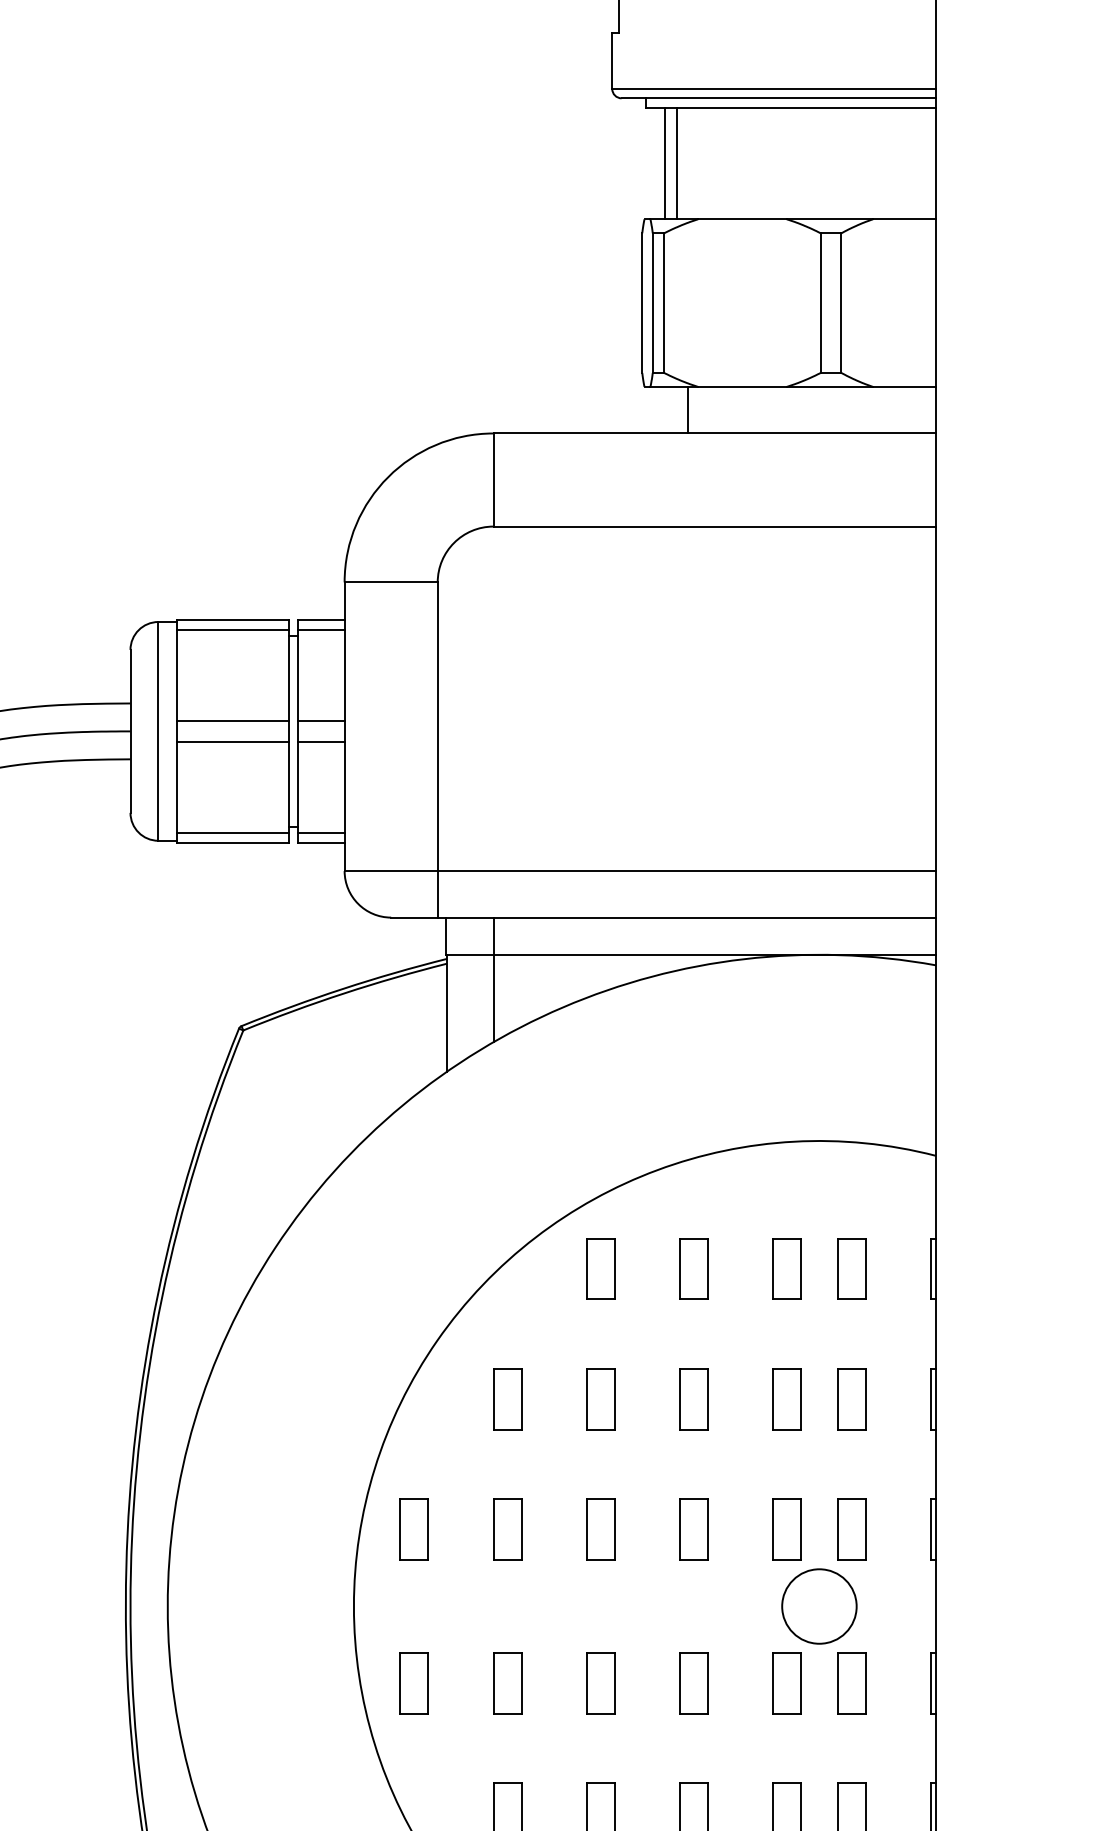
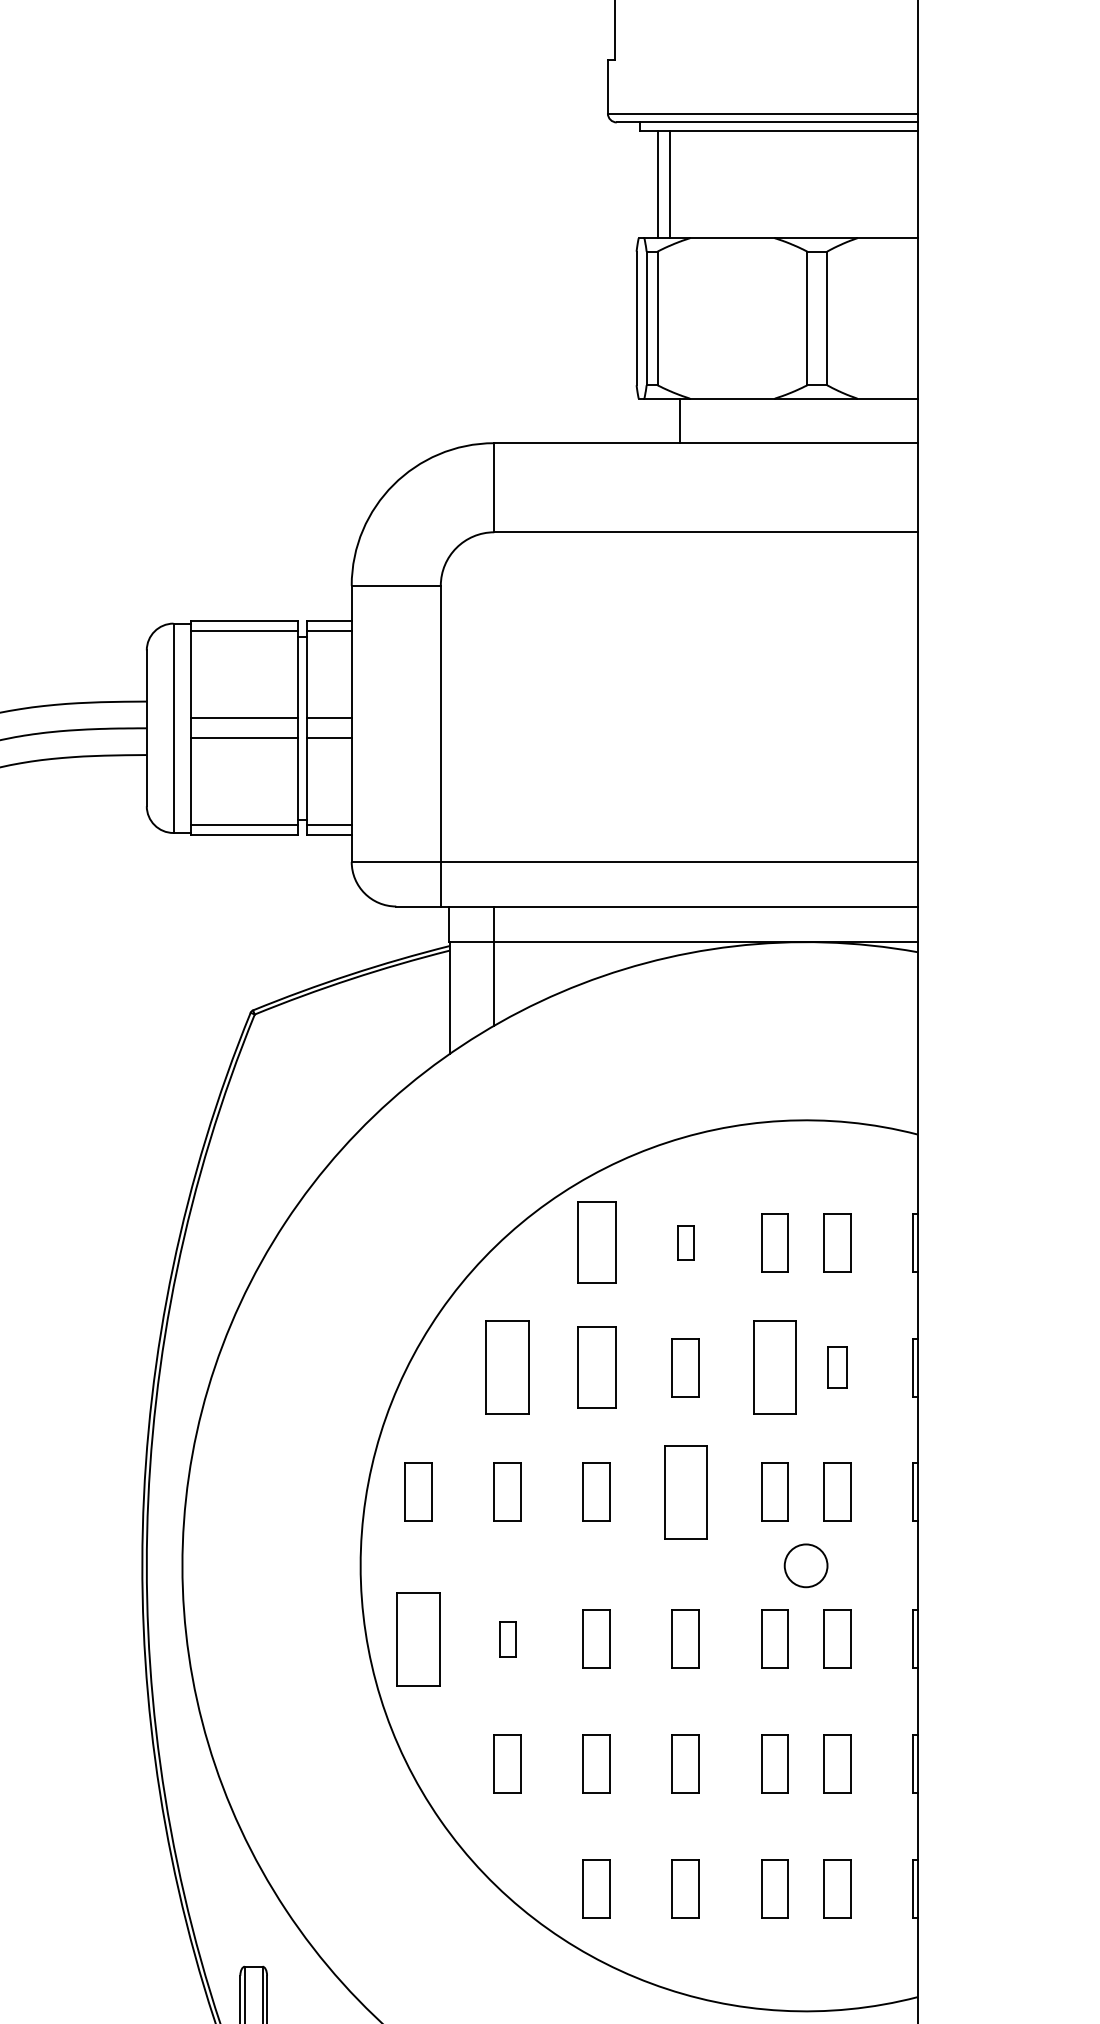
part: (600, 1268) -> (596, 1242), size x1.4
part: (693, 1268) -> (685, 1242), size x0.6
part: (507, 1399) -> (507, 1367), size x1.6
part: (600, 1399) -> (596, 1367), size x1.4
part: (786, 1399) -> (774, 1367), size x1.6
part: (852, 1399) -> (837, 1367), size x0.7
part: (693, 1528) -> (685, 1491), size x1.6
circle: (818, 1606) -> (805, 1565), size x0.6
part: (414, 1682) -> (418, 1638), size x1.6
part: (507, 1682) -> (507, 1638), size x0.6

